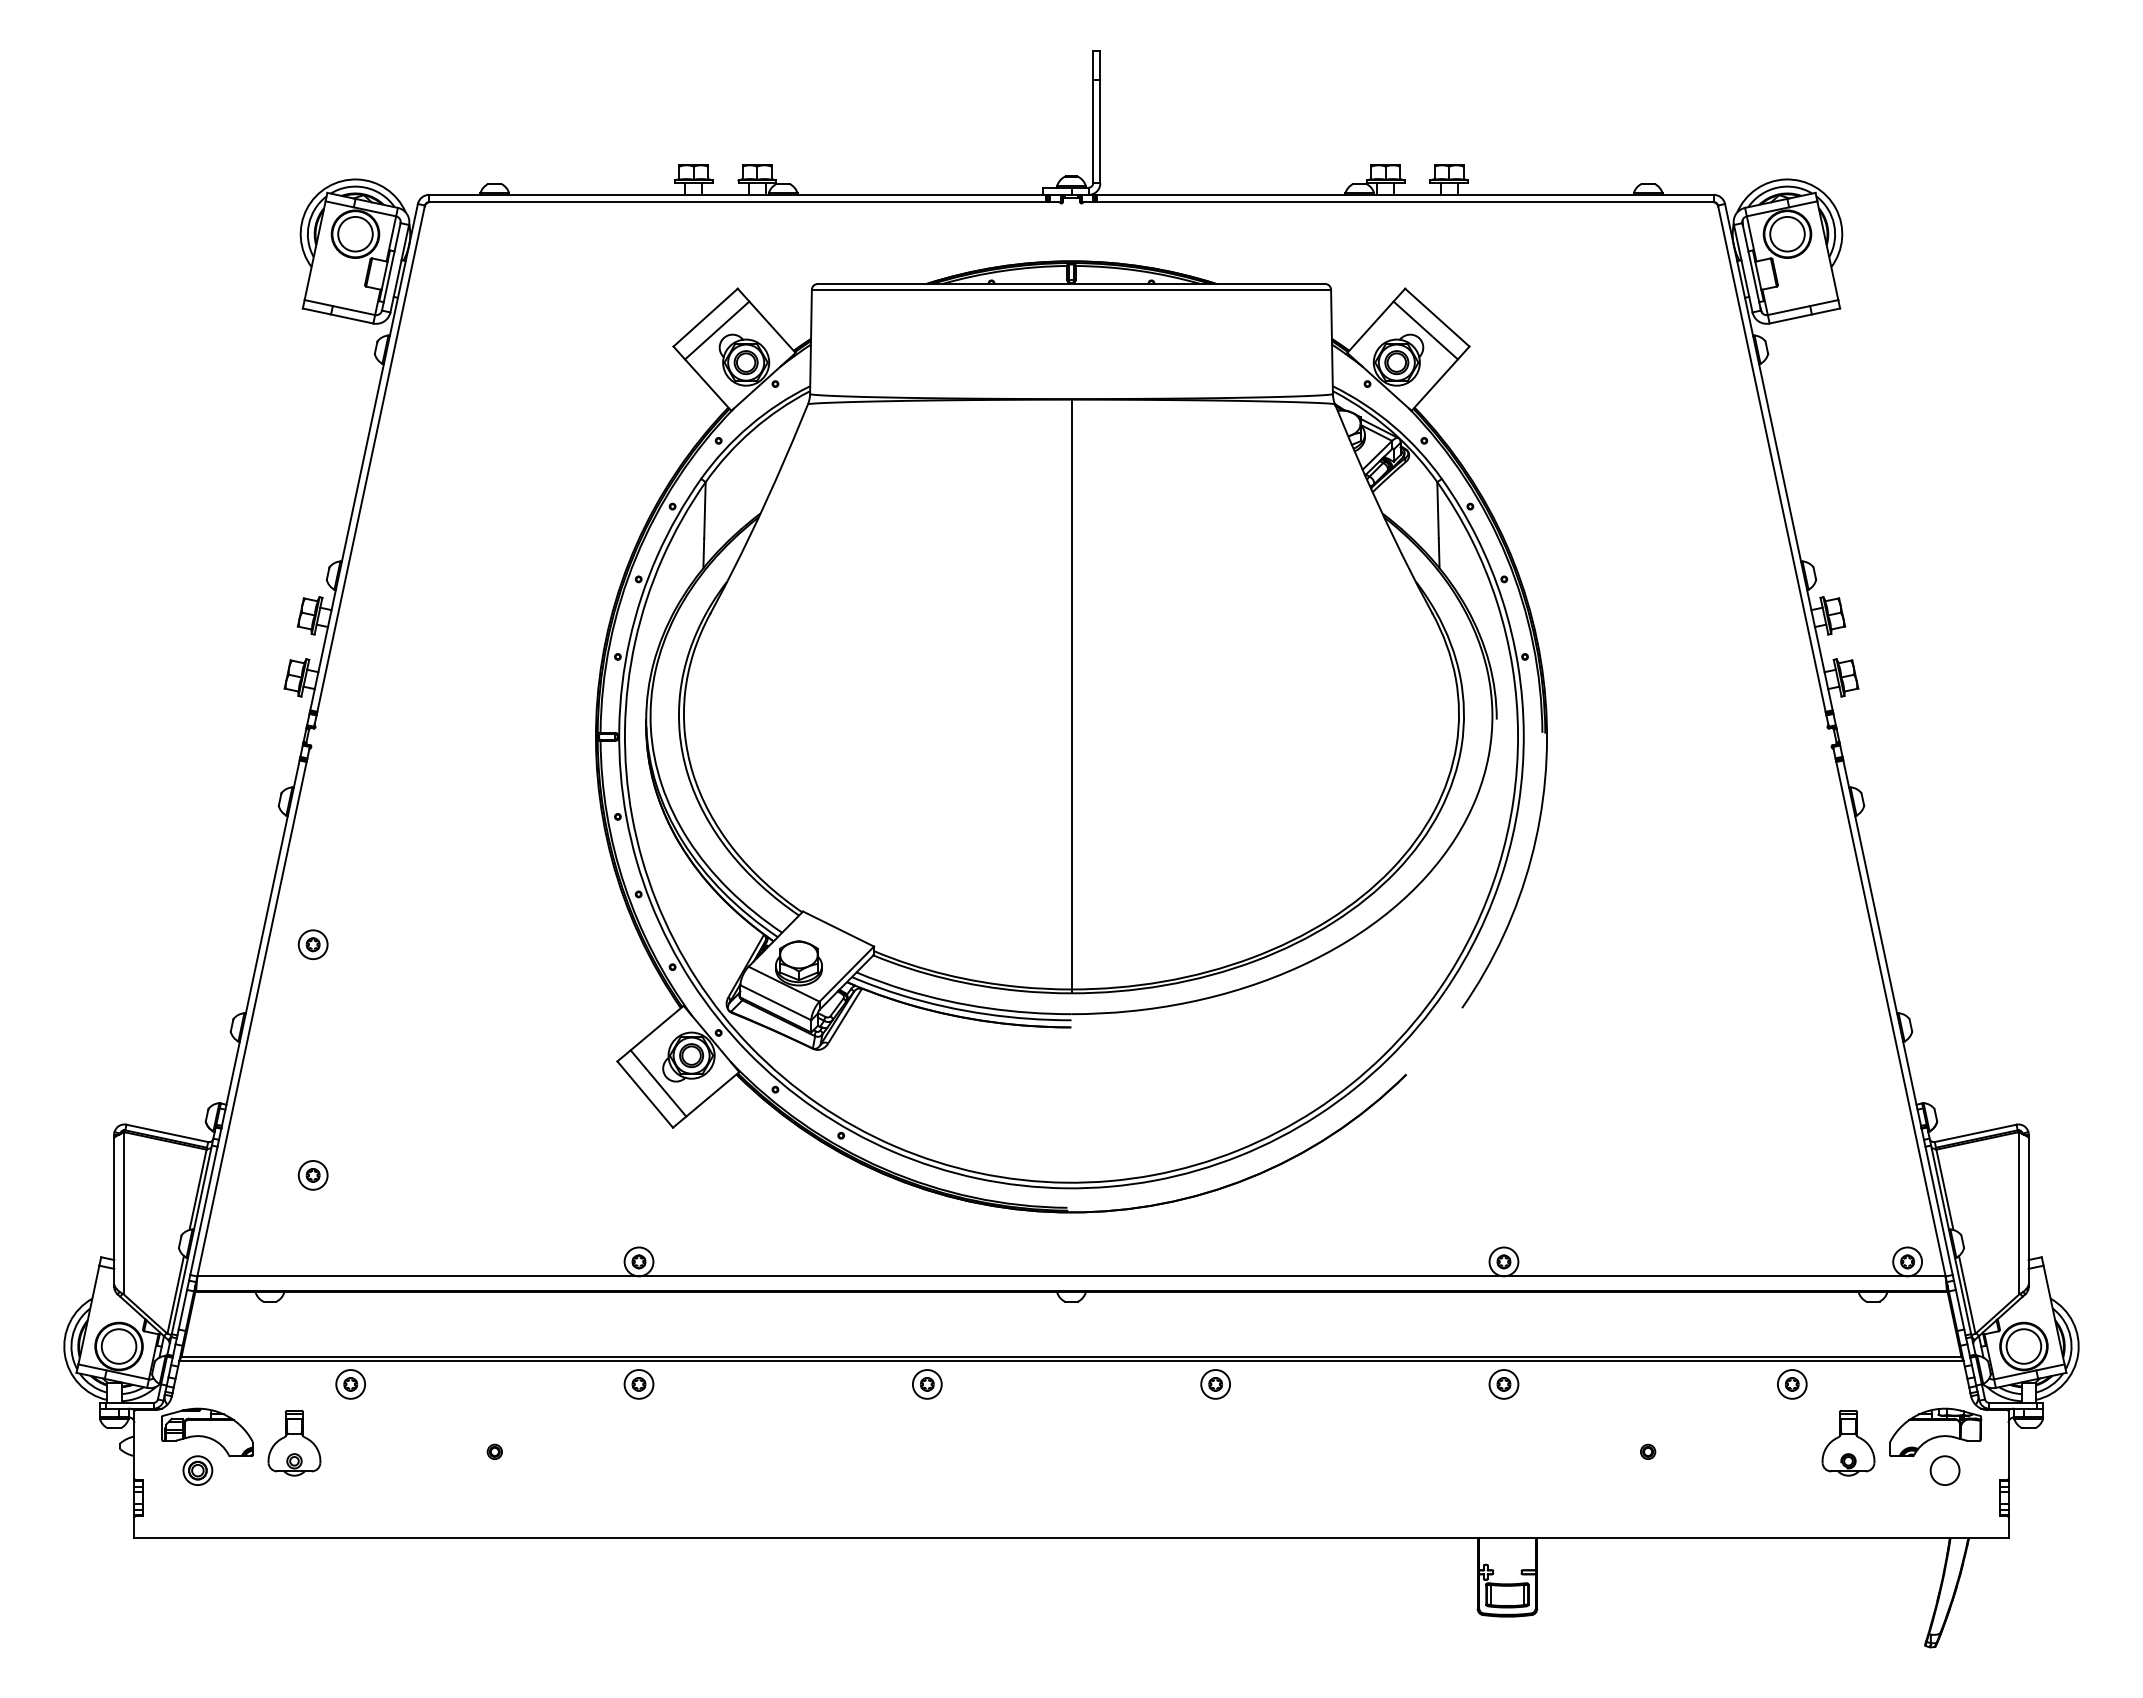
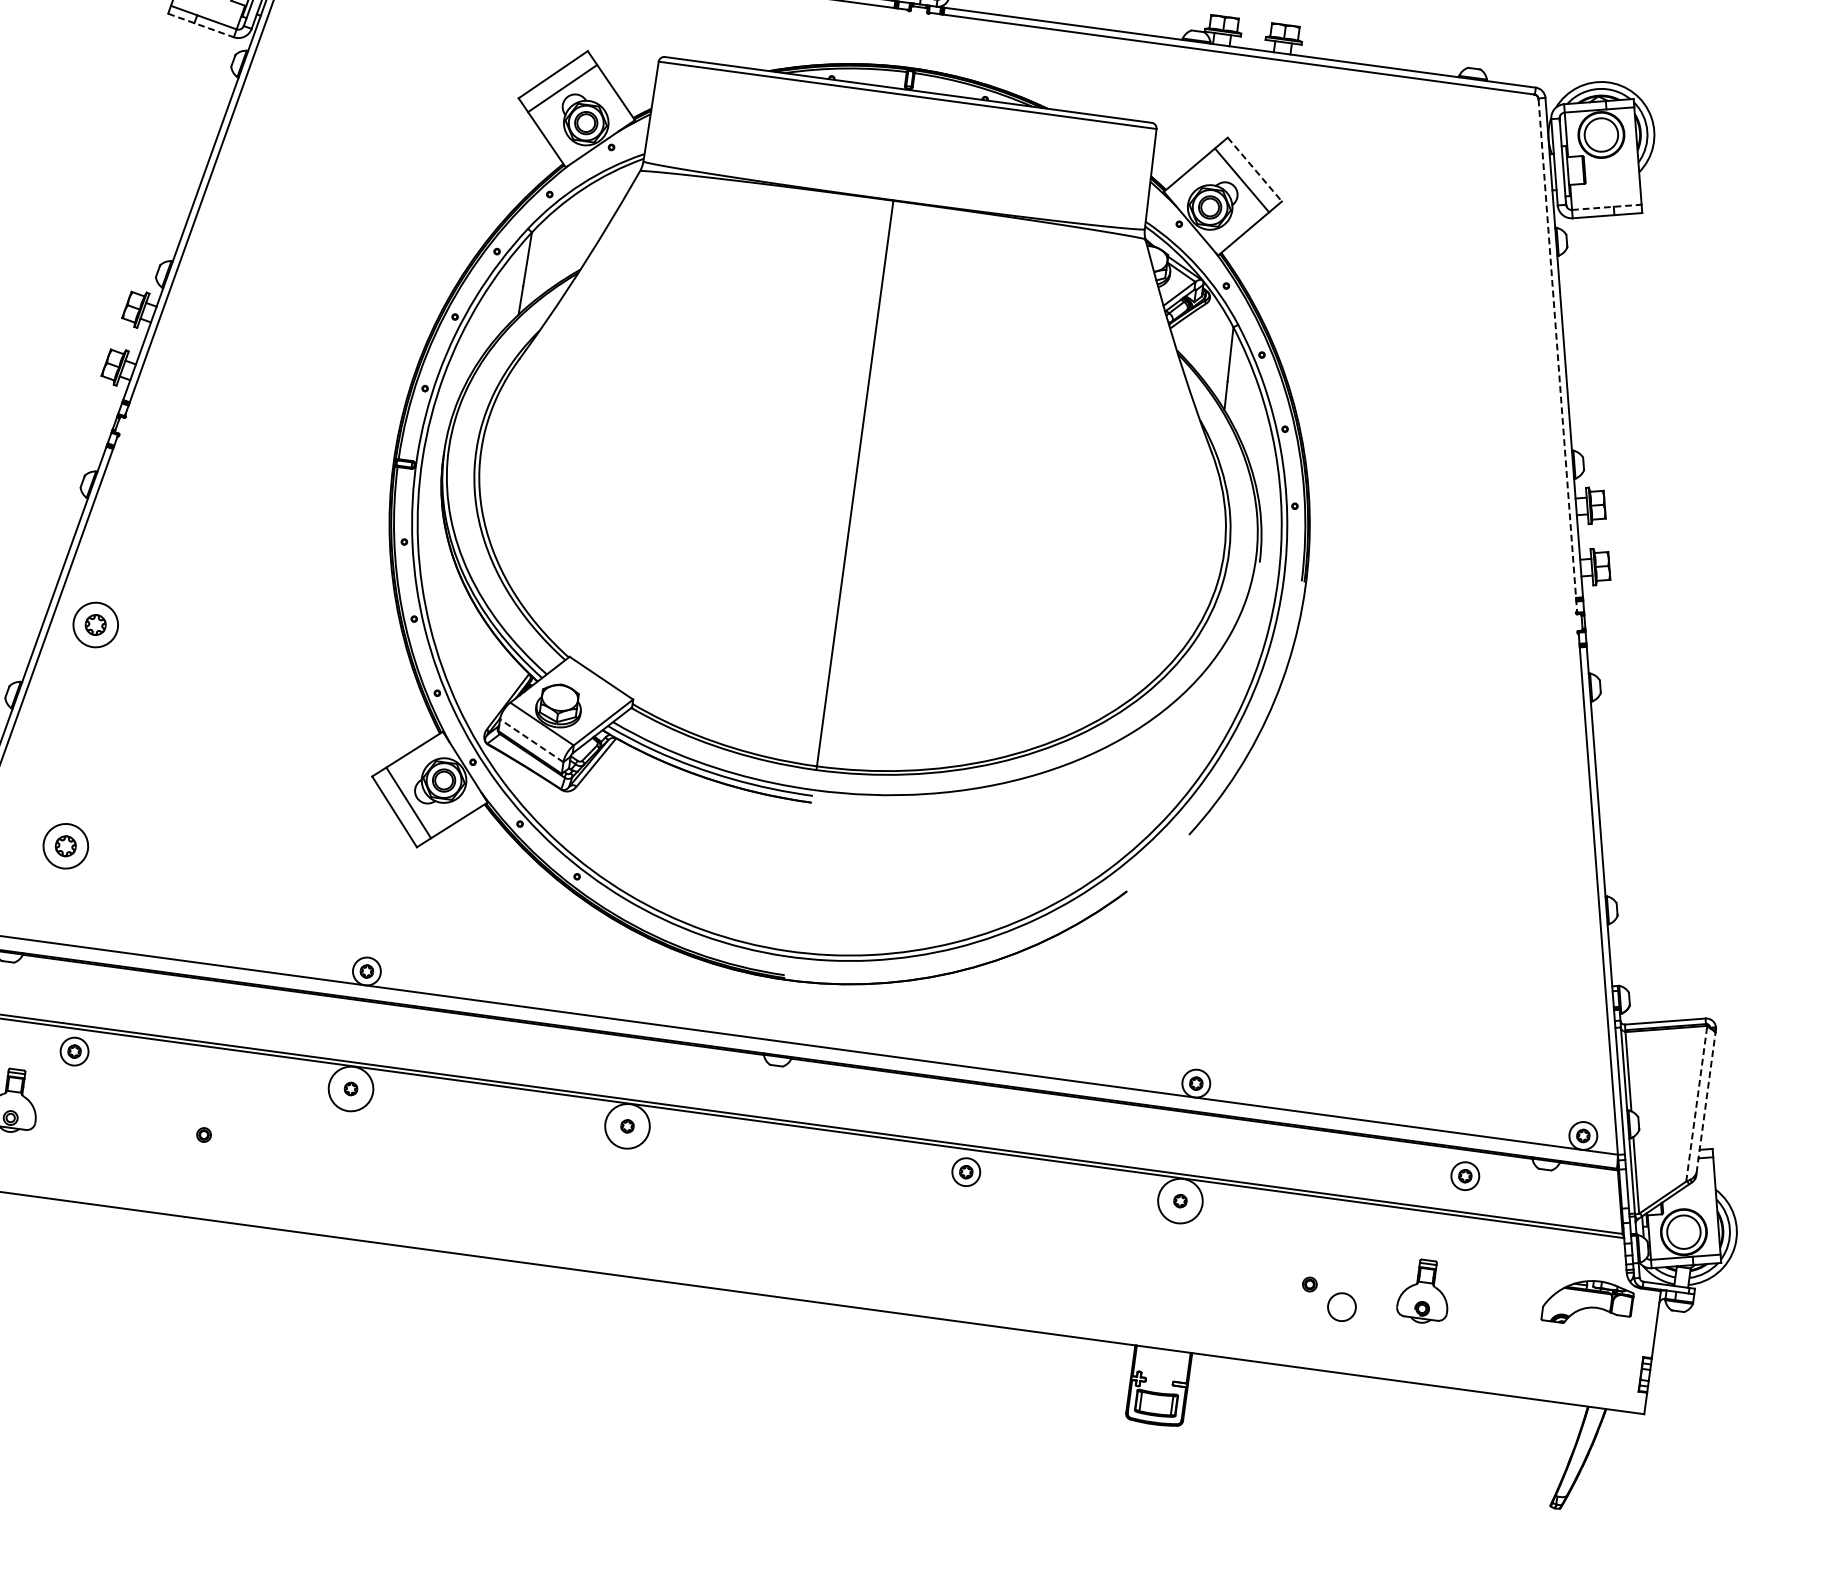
line: (1803, 307) -> (1607, 207), solid -> dashed
line: (338, 316) -> (201, 26), solid -> dashed
line: (1437, 317) -> (1255, 169), solid -> dashed
line: (1773, 465) -> (1558, 354), solid -> dashed
part: (312, 944) -> (94, 624), size x1.6
line: (775, 1002) -> (531, 740), solid -> dashed
part: (312, 1175) -> (65, 846), size x1.6
line: (2028, 1210) -> (1705, 1102), solid -> dashed
line: (2019, 1212) -> (1697, 1103), solid -> dashed
circle: (638, 1384) -> (350, 1088), size x1.6
circle: (926, 1384) -> (626, 1126), size x1.6
part: (1215, 1384) -> (966, 1172), moved
circle: (1503, 1384) -> (1179, 1201), size x1.6
part: (1792, 1384) -> (1465, 1176), moved
part: (1848, 1443) -> (1424, 1291), moved
circle: (1944, 1470) -> (1341, 1306), moved

